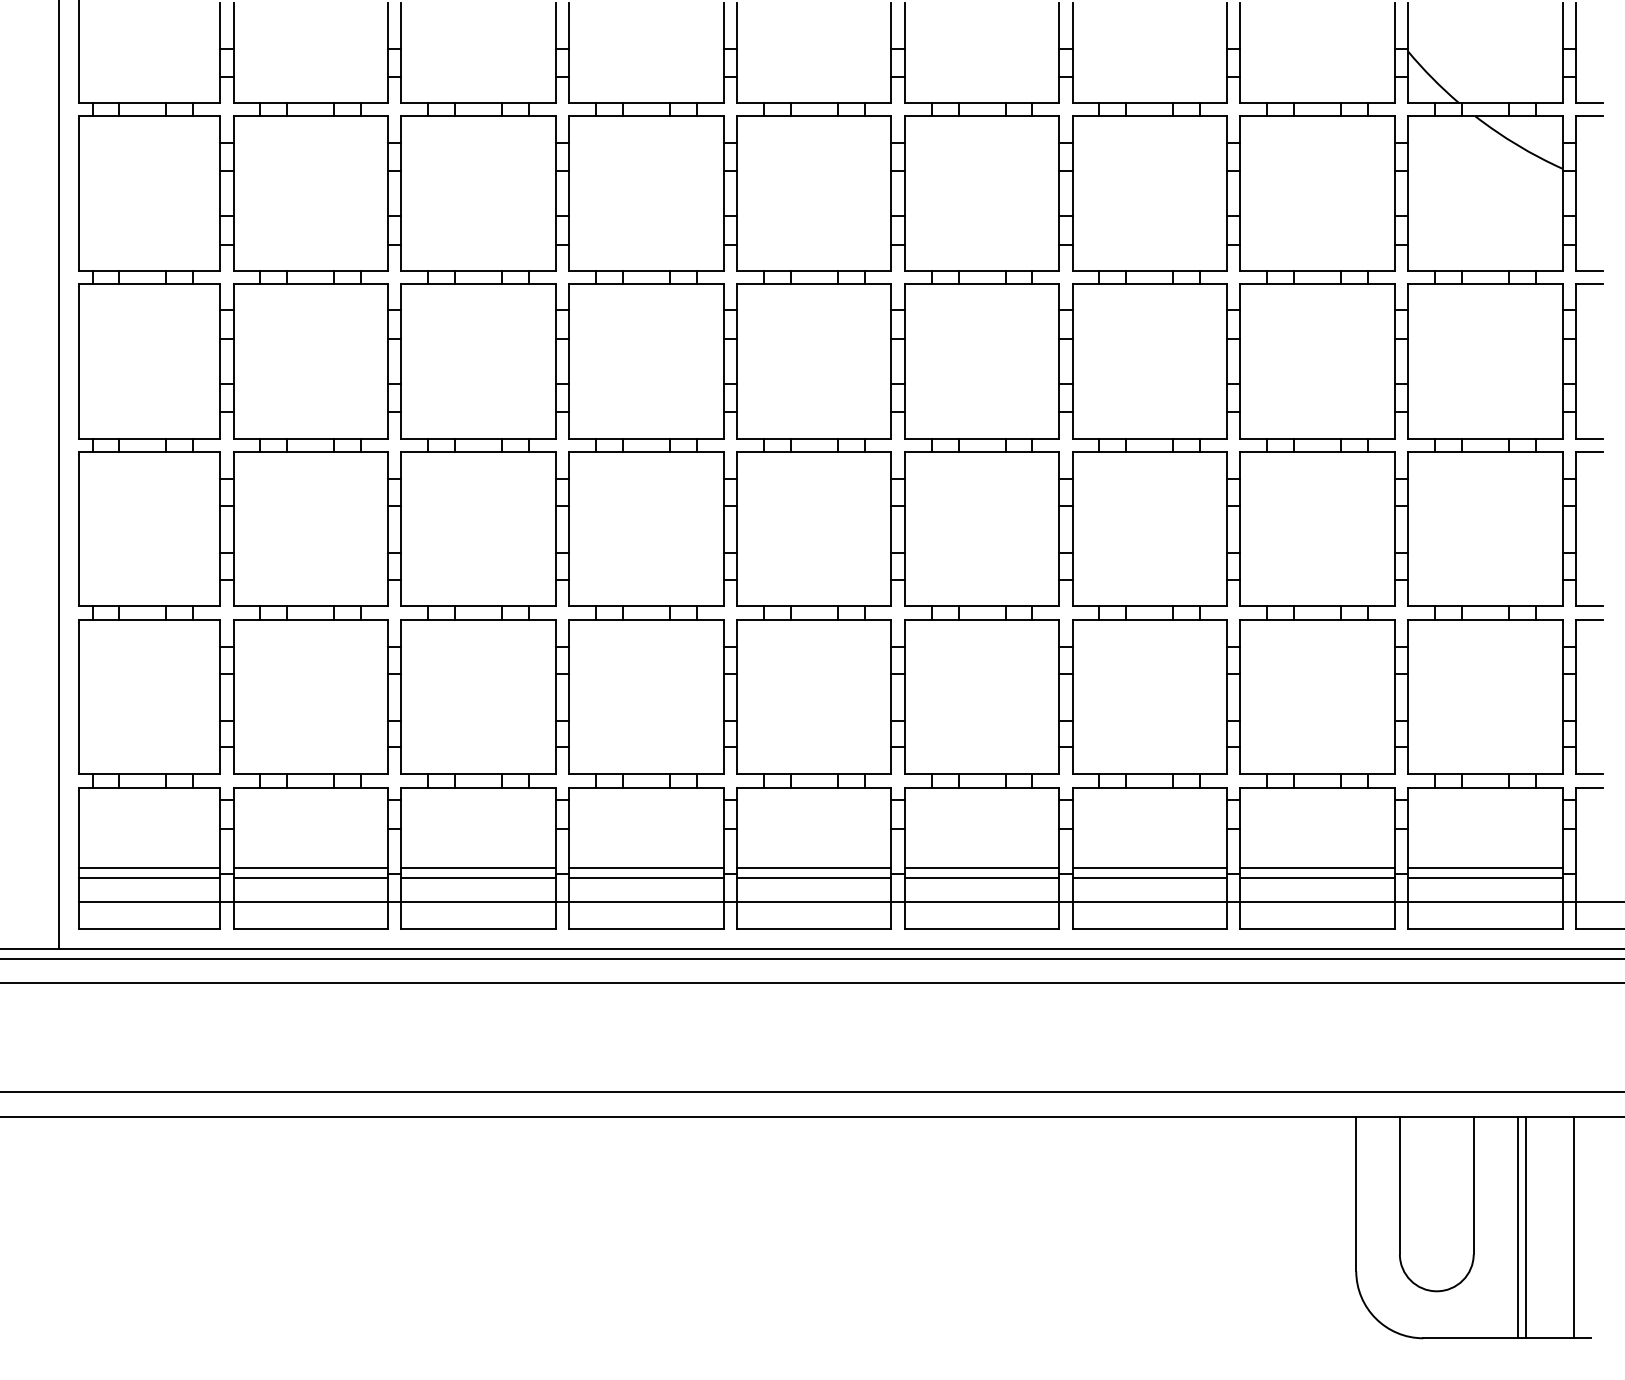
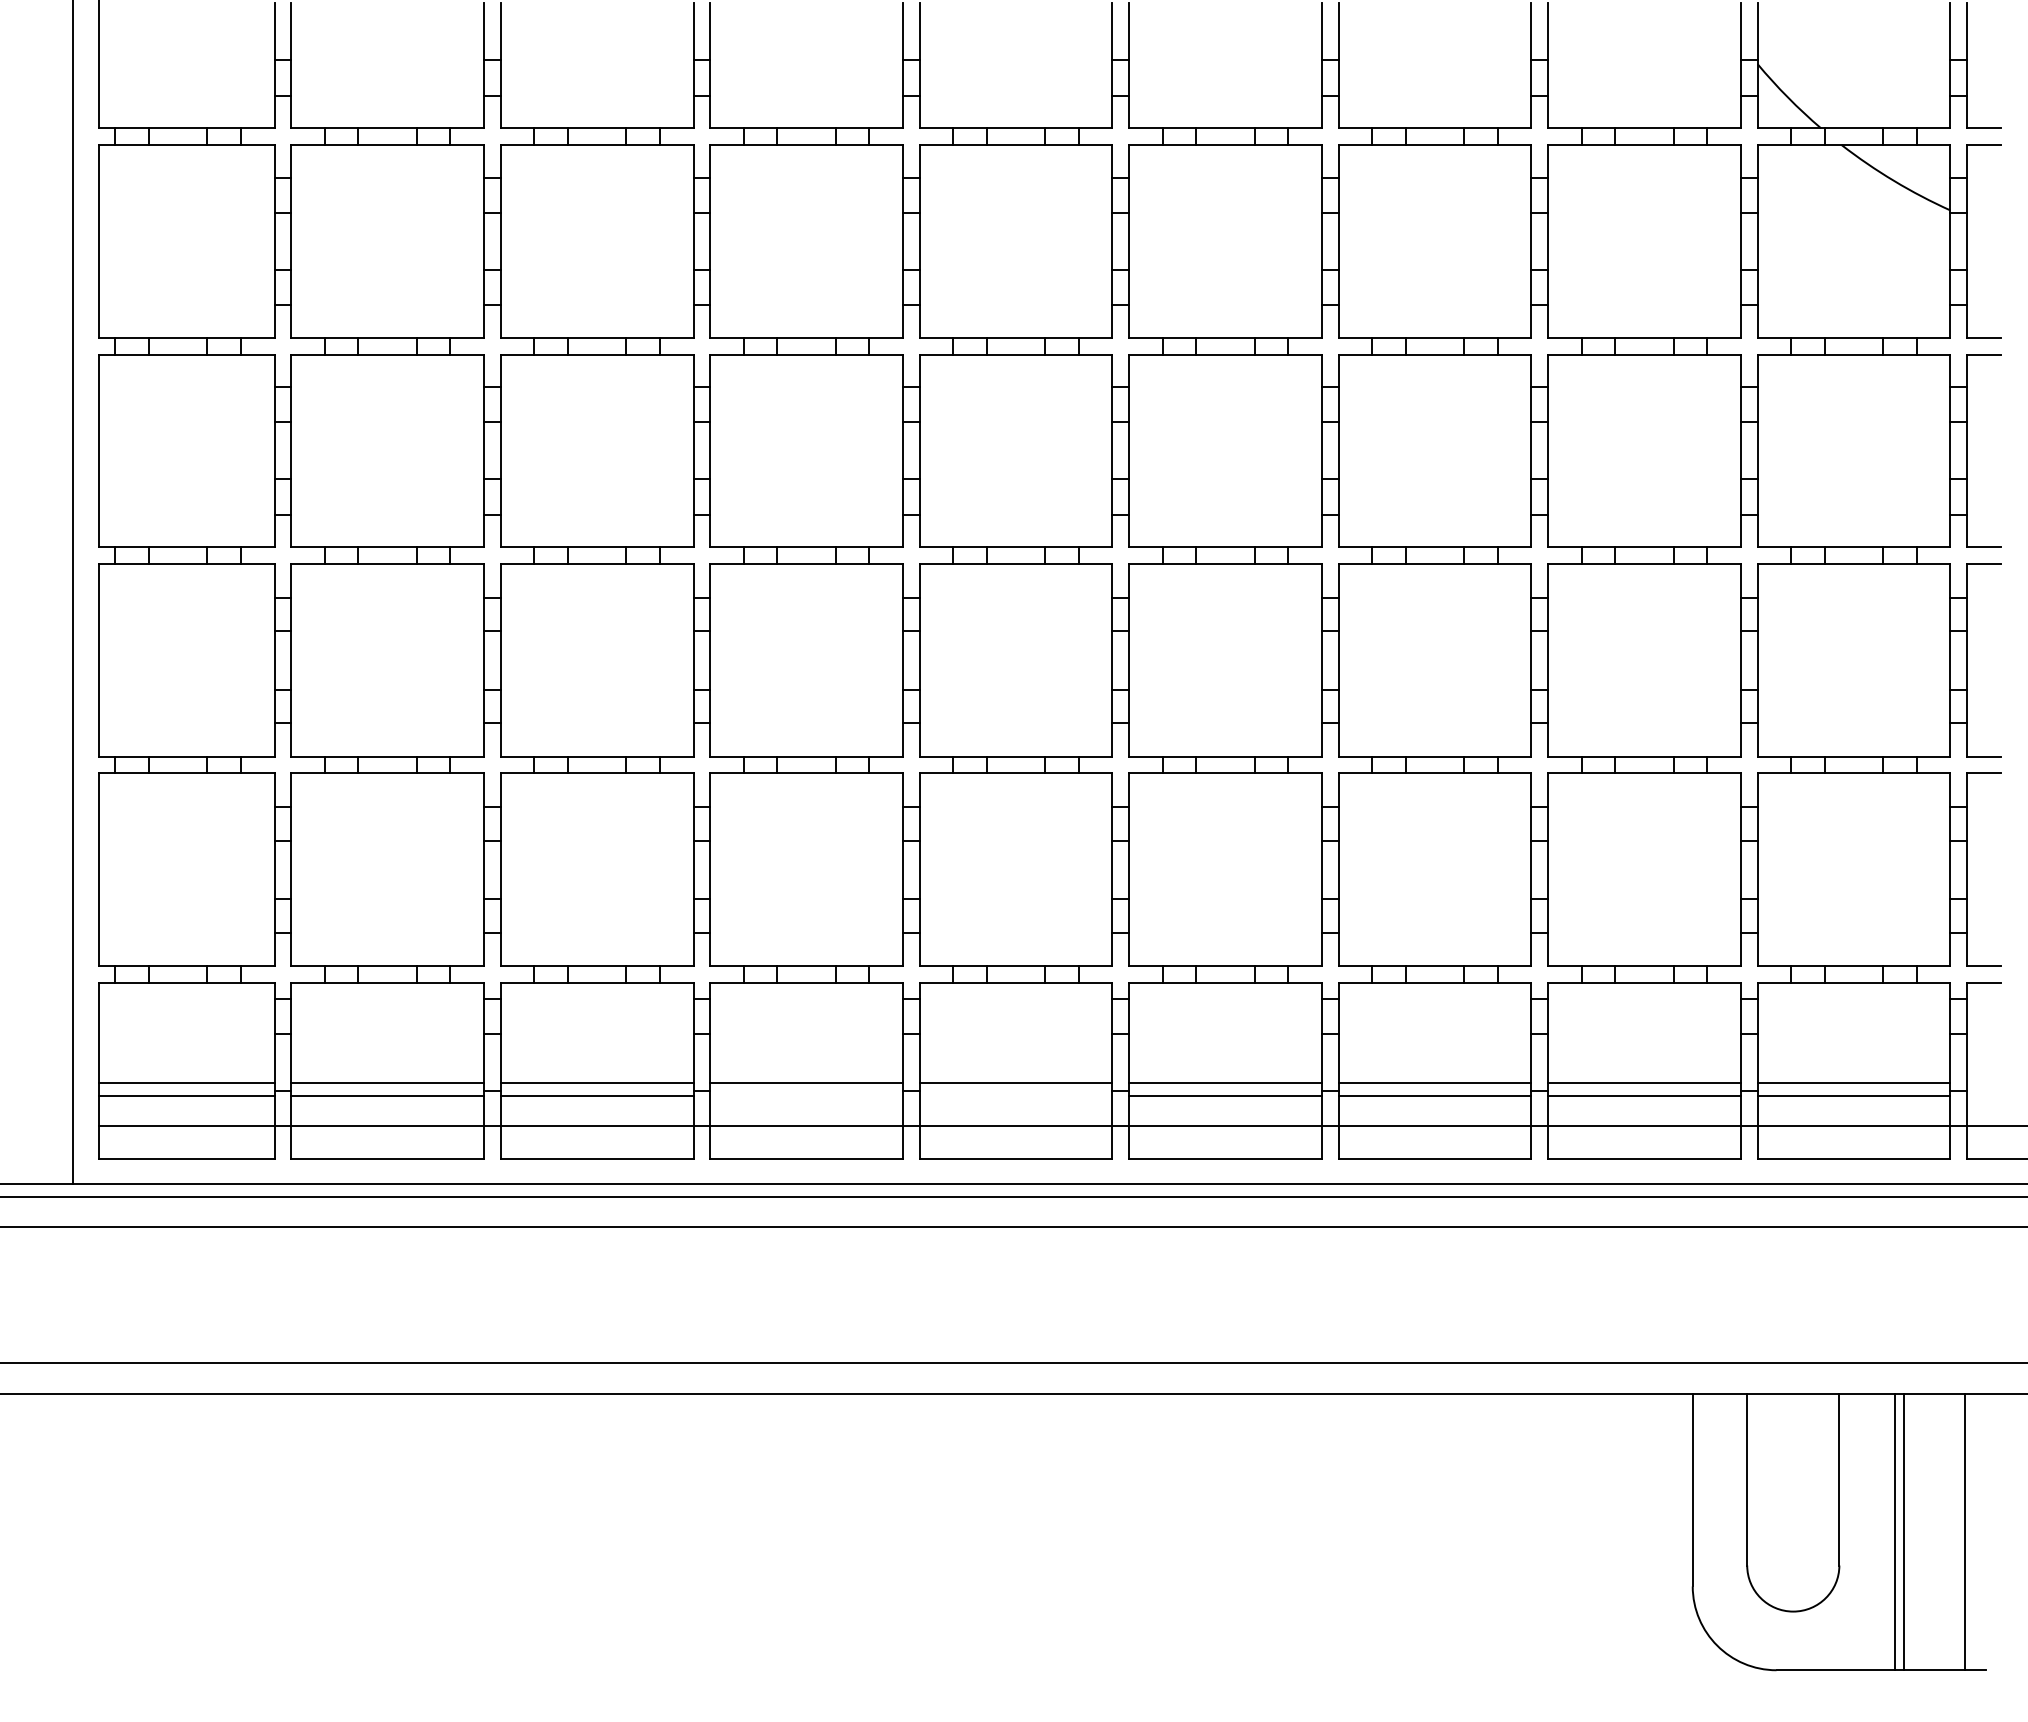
line: (646, 878) -> (806, 1096), removed
line: (813, 878) -> (1015, 1096), removed

